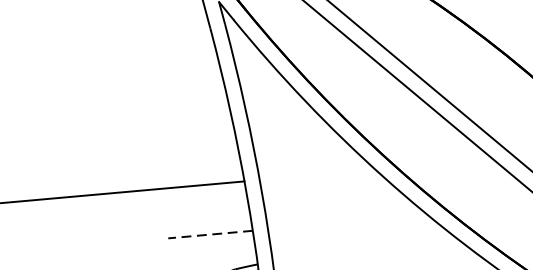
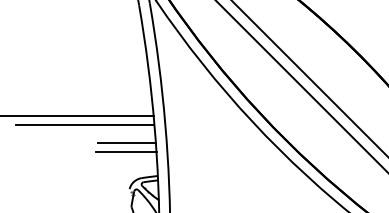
line: (148, 202) -> (84, 125), added
line: (209, 222) -> (126, 143), added
line: (209, 234) -> (125, 151), dashed -> solid

